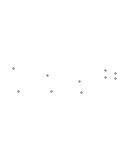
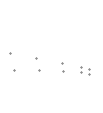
part: (110, 74) -> (85, 70), moved

